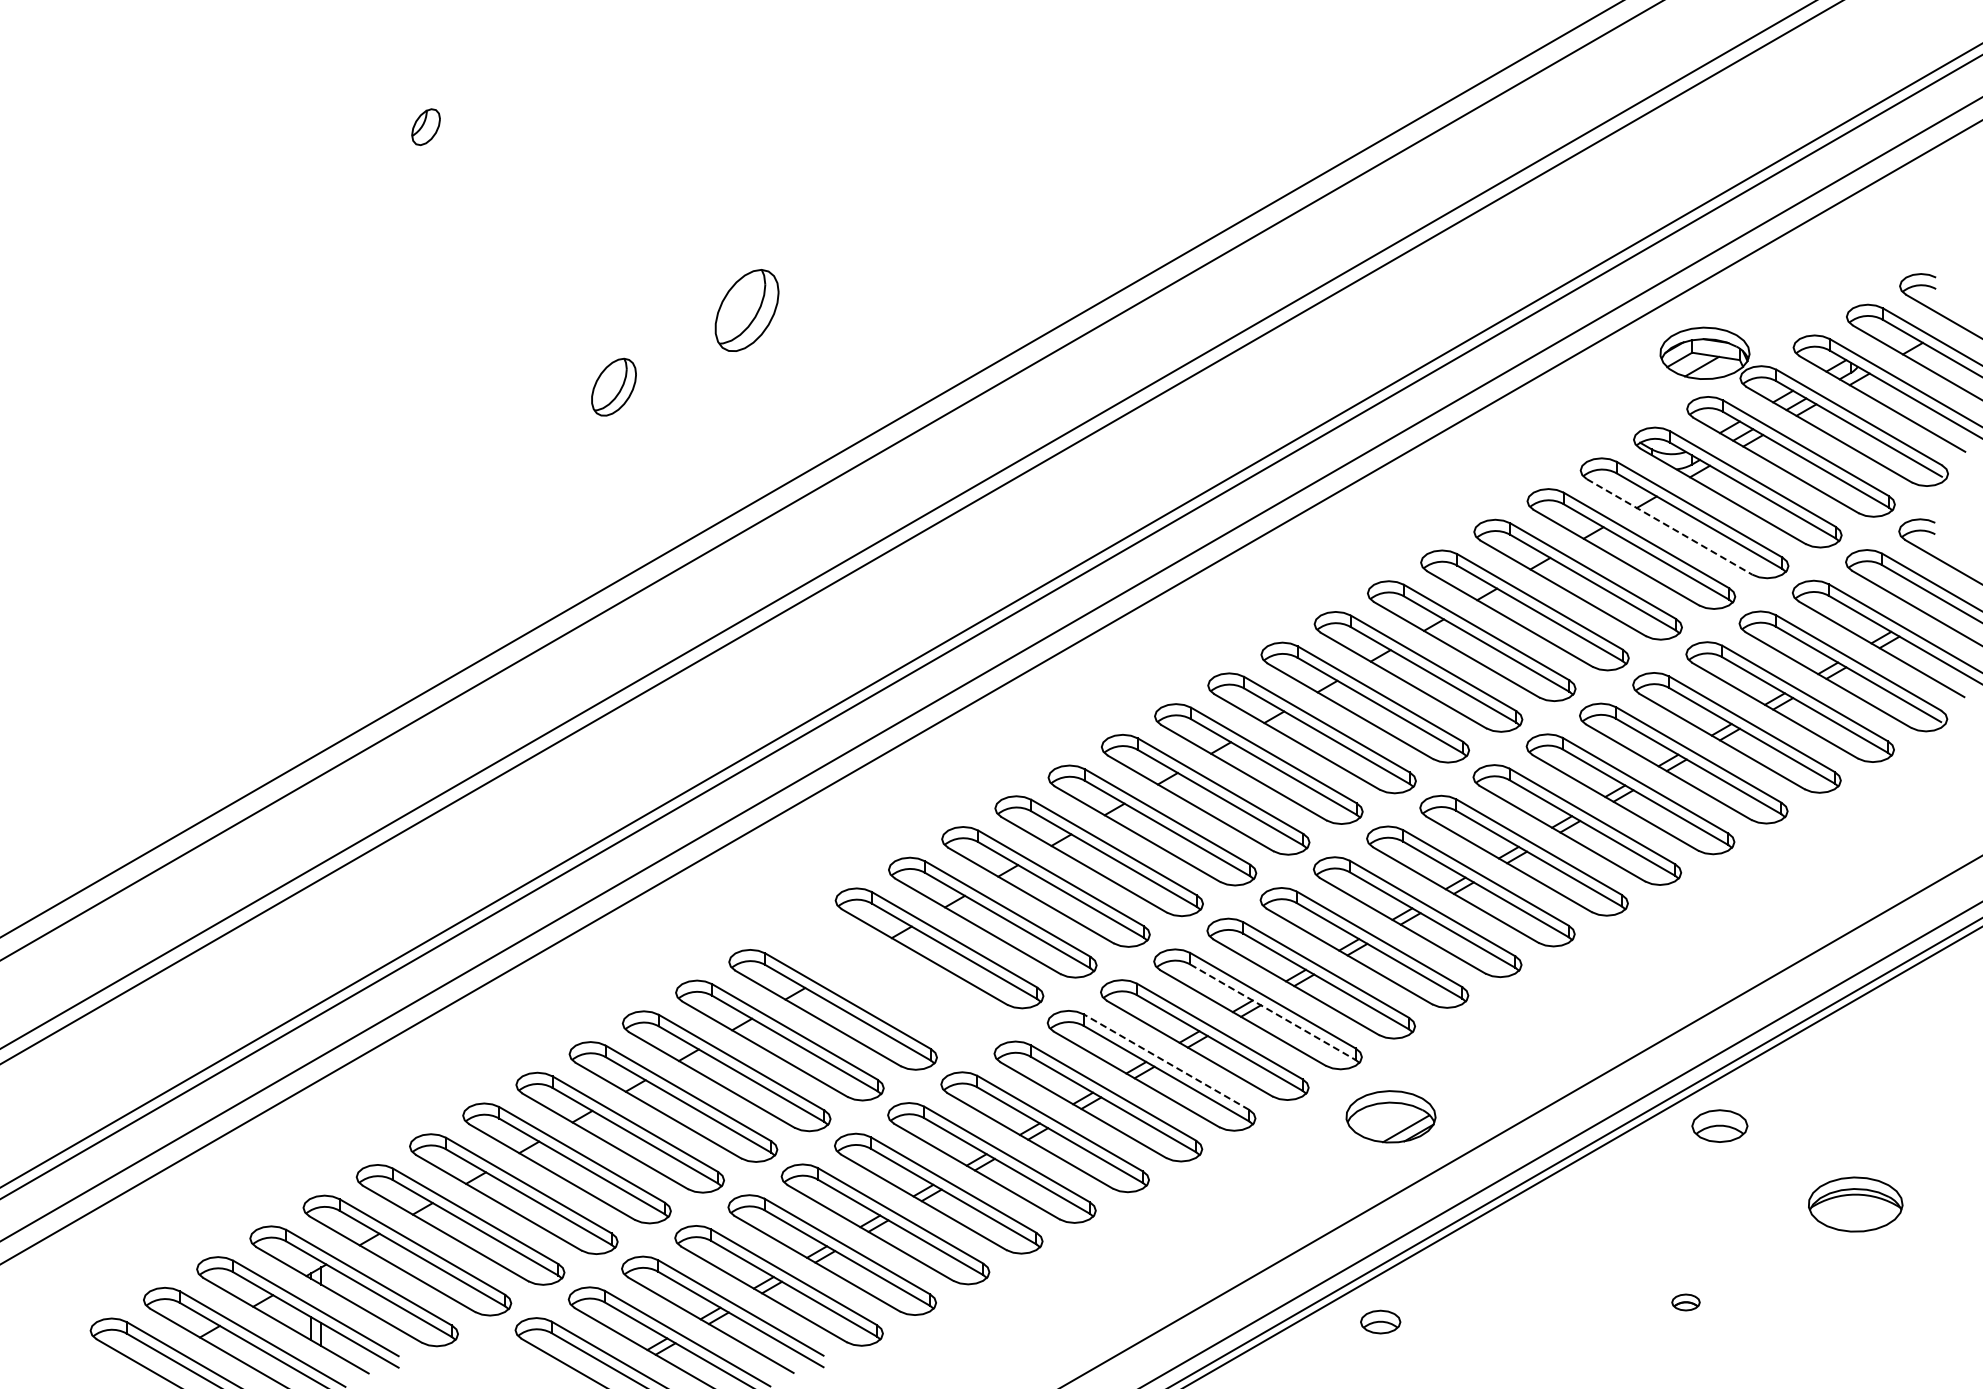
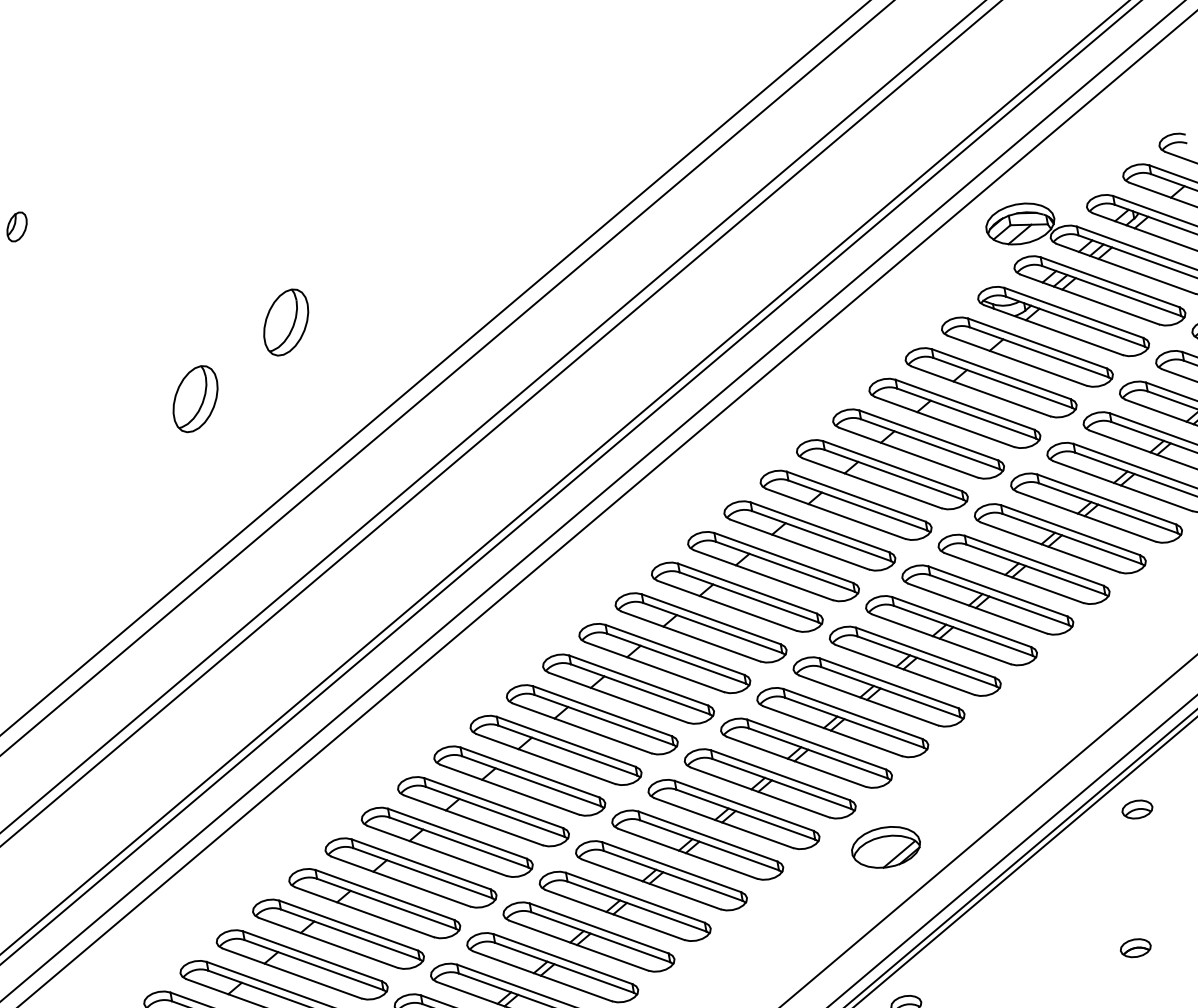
part: (613, 386) -> (195, 398), size x1.43
line: (1669, 526) -> (1017, 360), dashed -> solid
part: (886, 978) -> (483, 811), added
line: (1273, 1012) -> (782, 784), dashed -> solid
line: (1166, 1062) -> (707, 836), dashed -> solid
part: (1719, 1126) -> (1137, 809), size x0.71
part: (1685, 1302) -> (1135, 948), size x1.43

